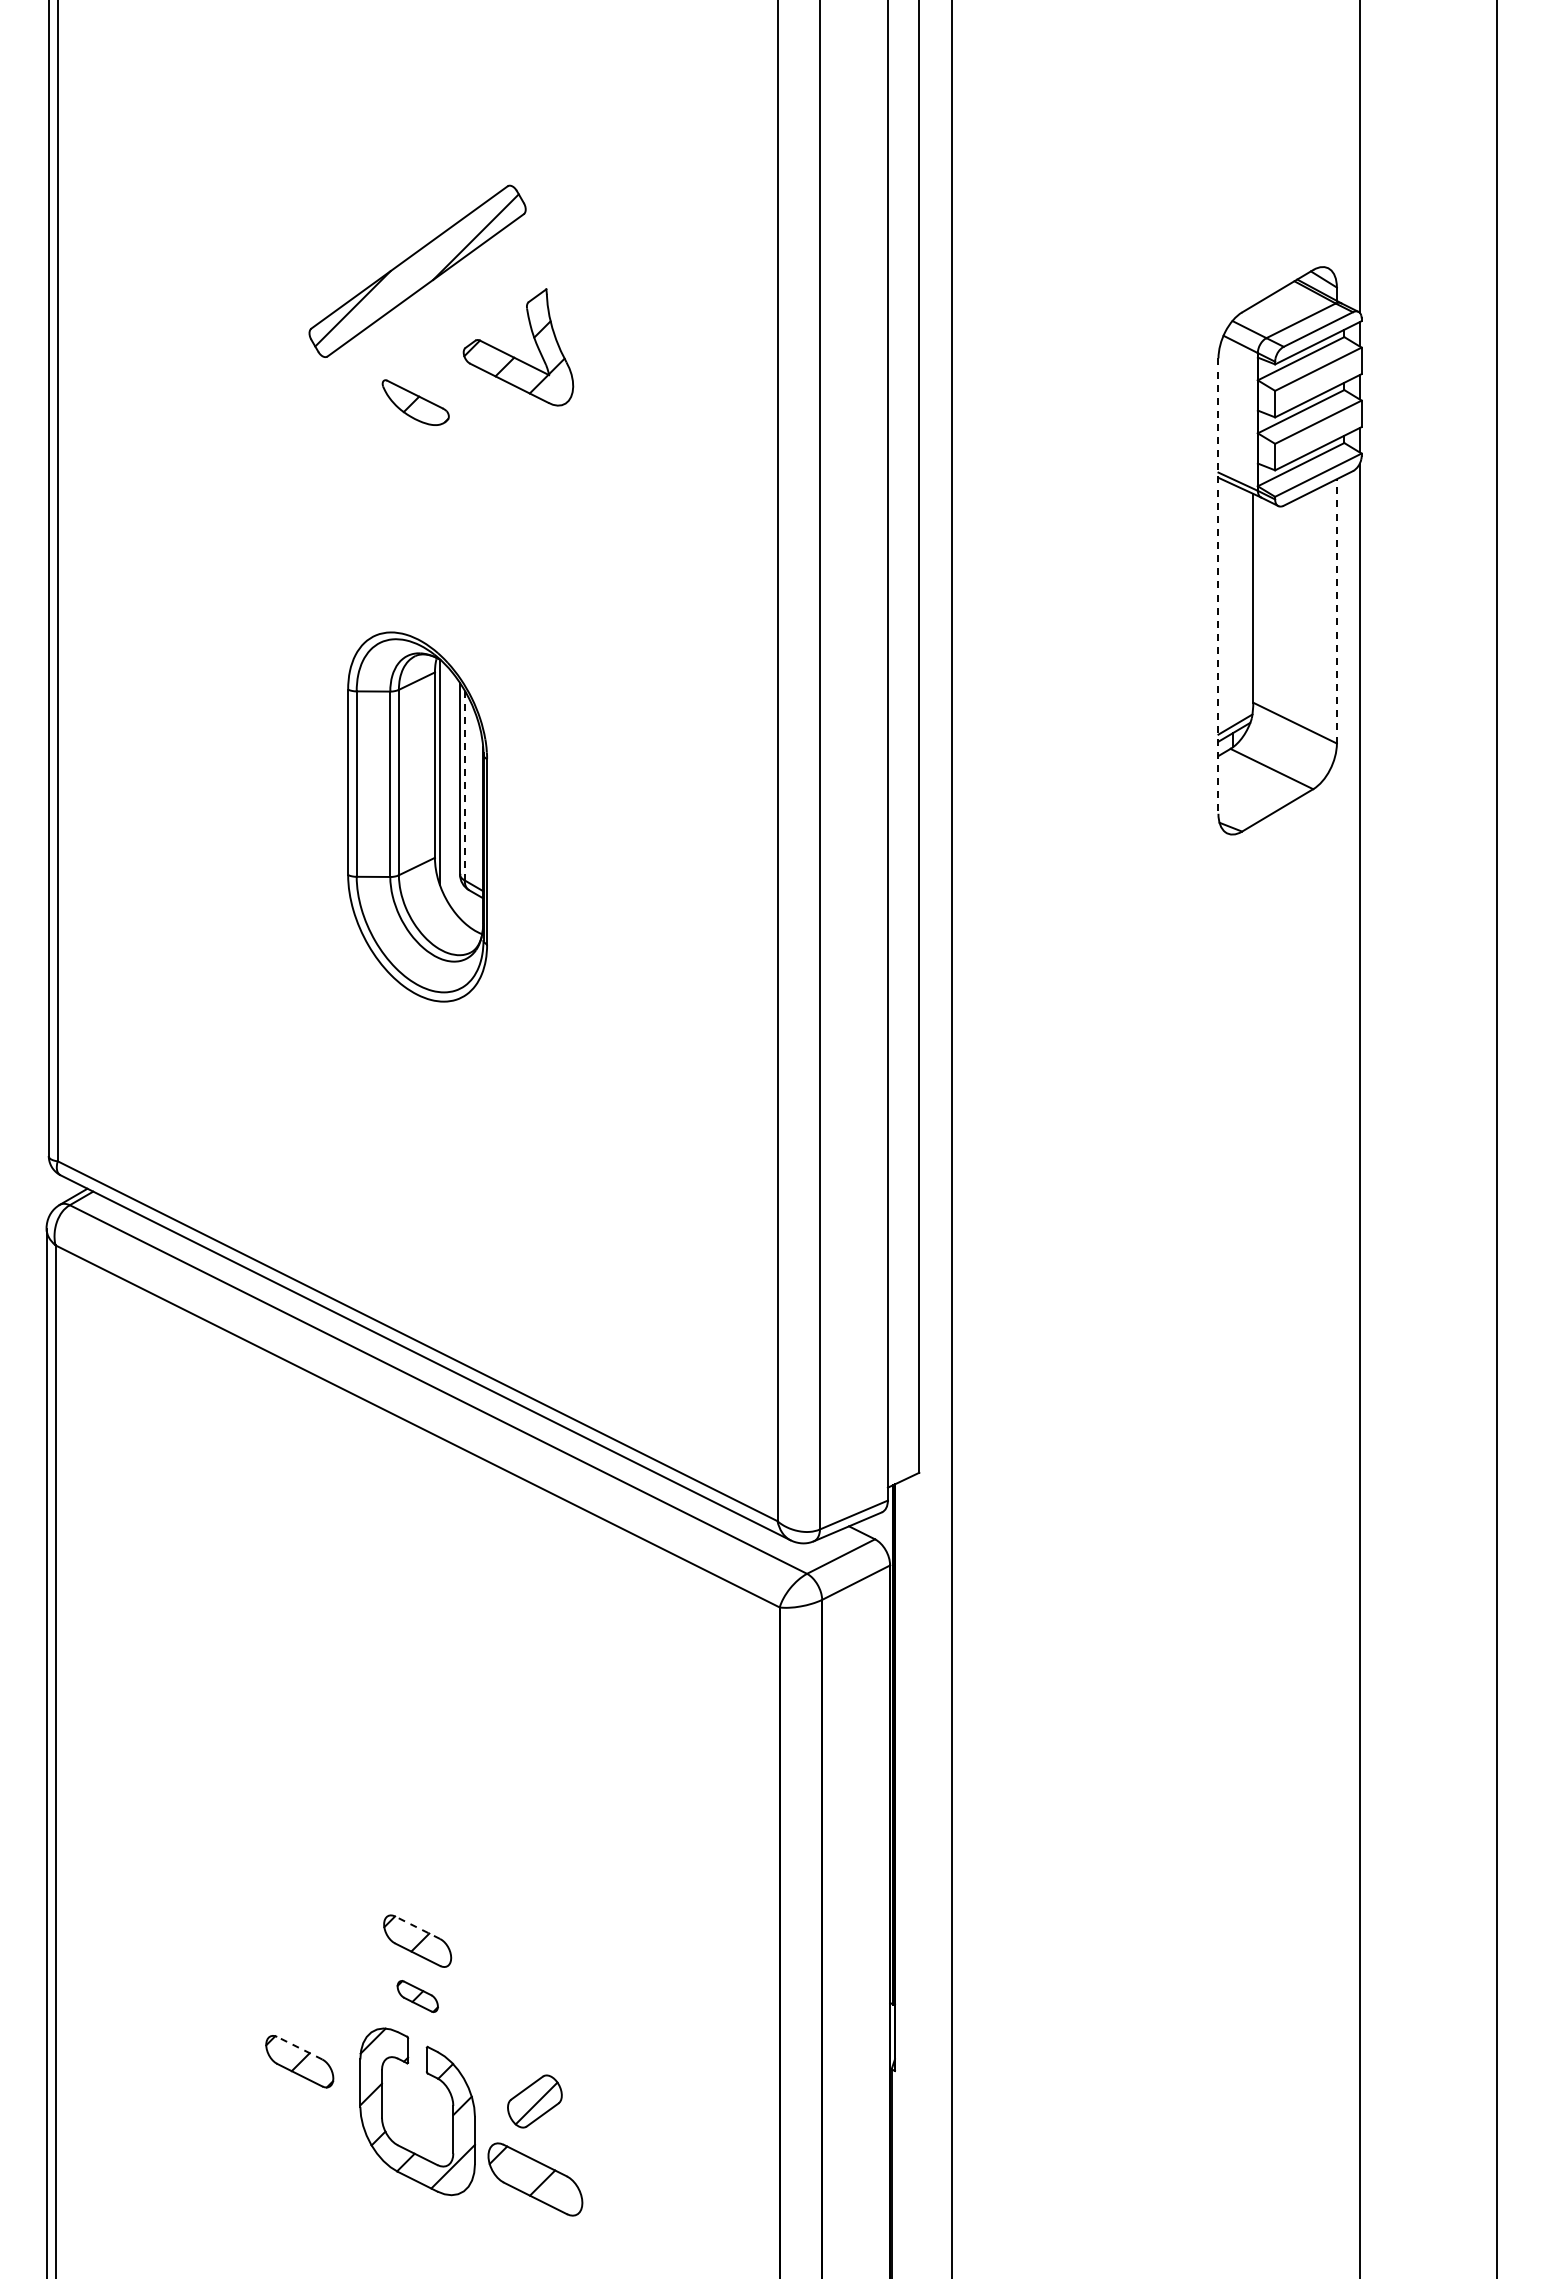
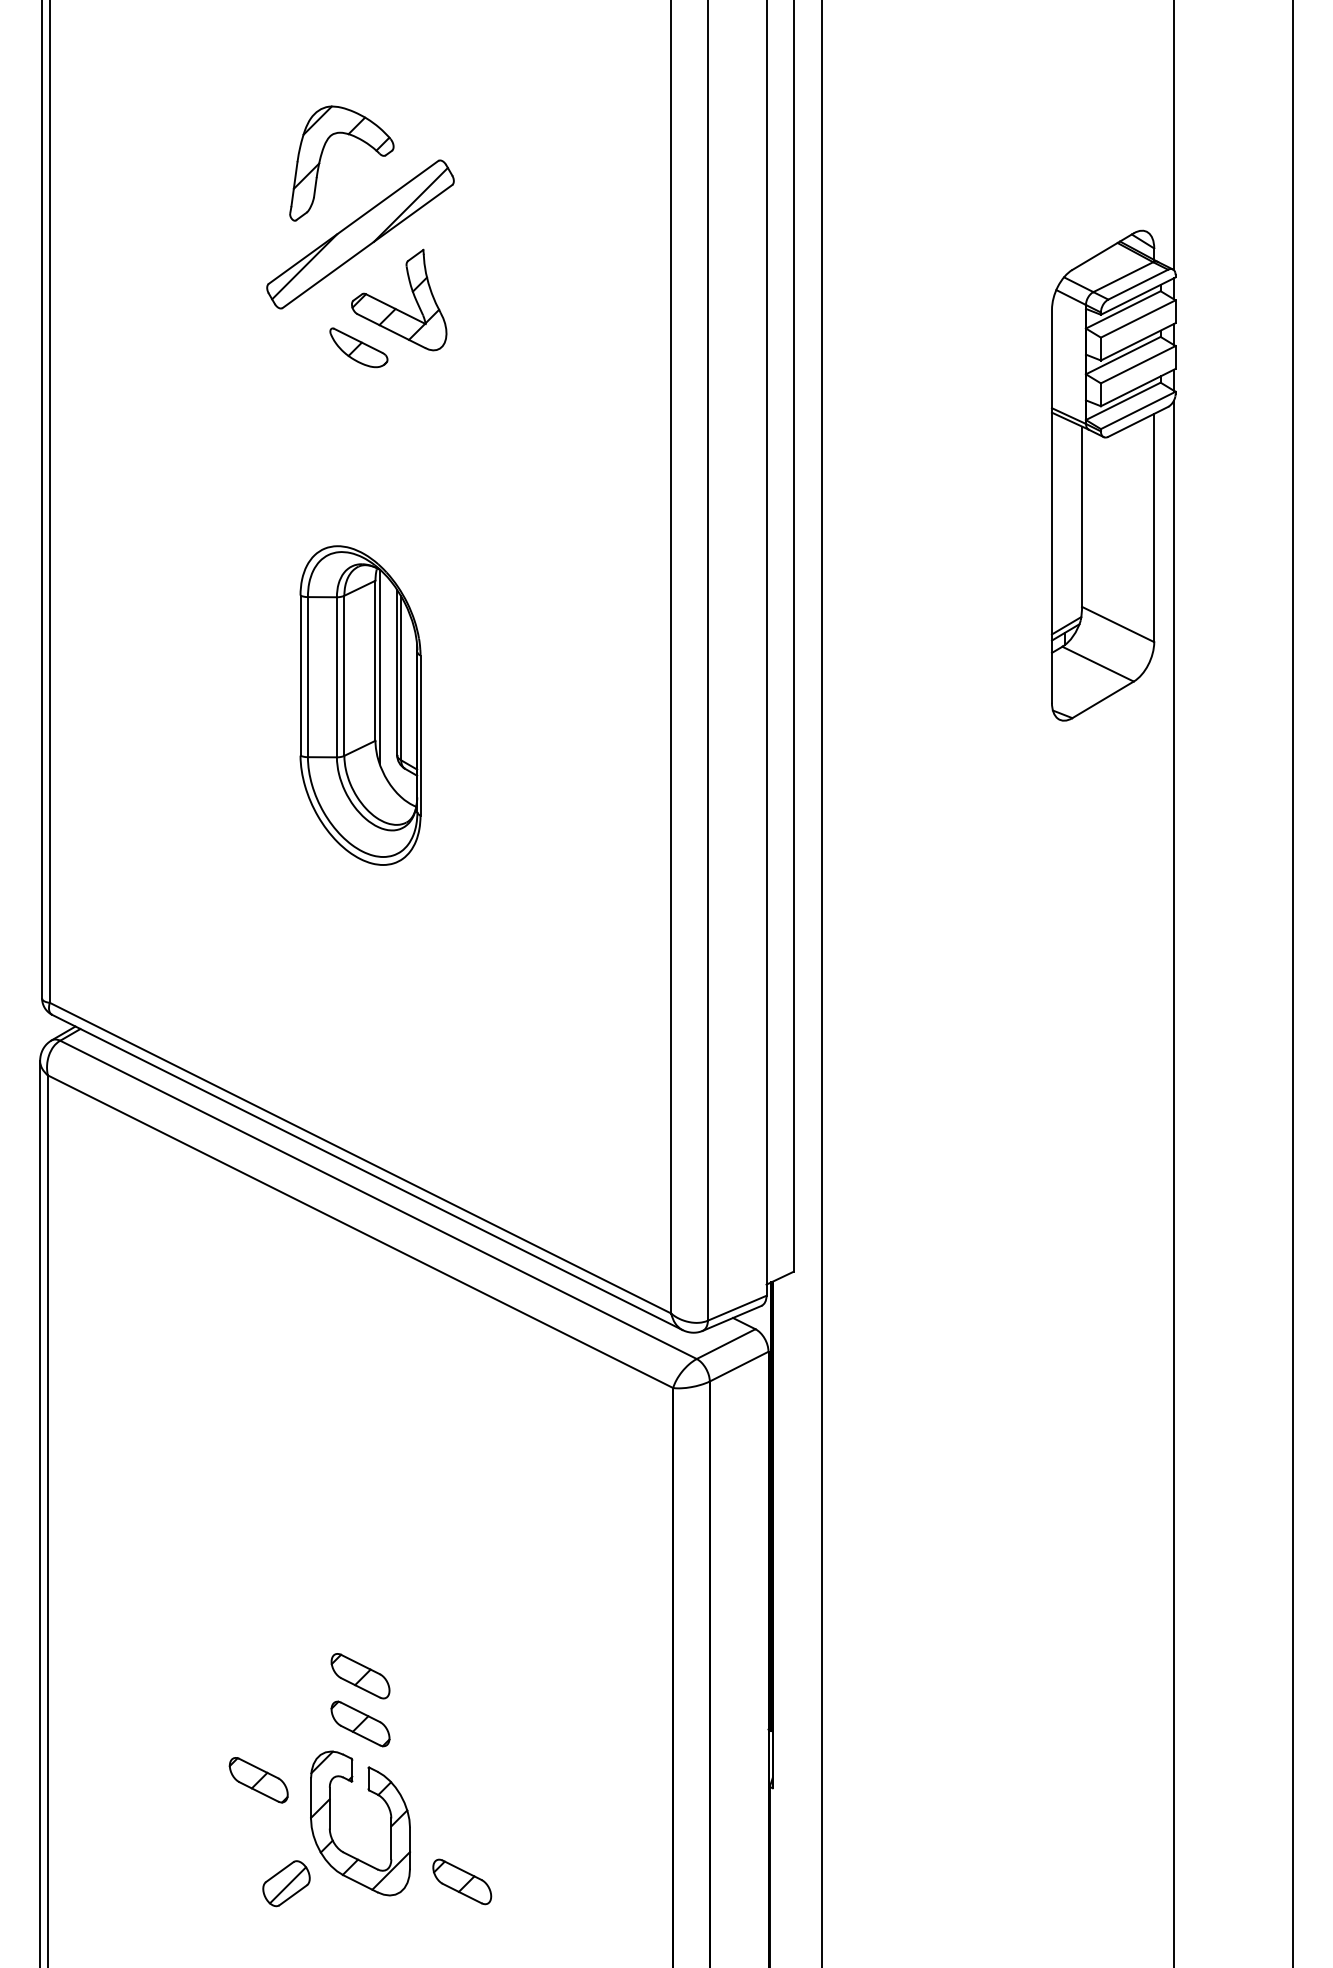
part: (372, 182) -> (321, 157), added
part: (514, 356) -> (395, 307), moved
line: (1218, 586) -> (1052, 506), dashed -> solid
line: (1336, 610) -> (1153, 527), dashed -> solid
line: (464, 785) -> (401, 678), dashed -> solid
line: (417, 1927) -> (360, 1664), dashed -> solid
part: (417, 1996) -> (360, 1723), size x1.67
line: (299, 2047) -> (258, 1767), dashed -> solid
part: (534, 2101) -> (286, 1883), moved
part: (535, 2179) -> (462, 1881), size x0.71

